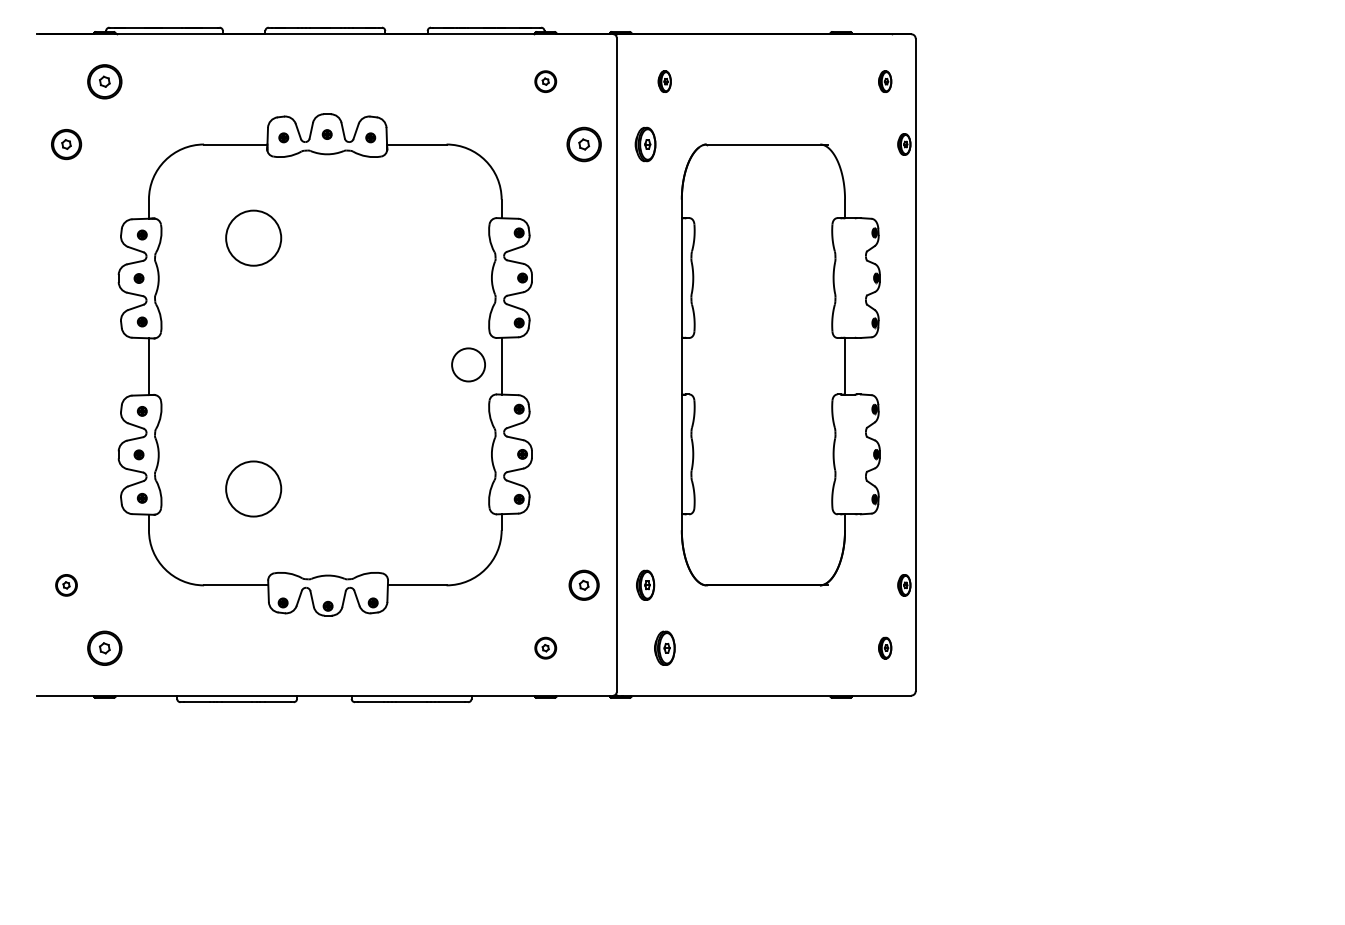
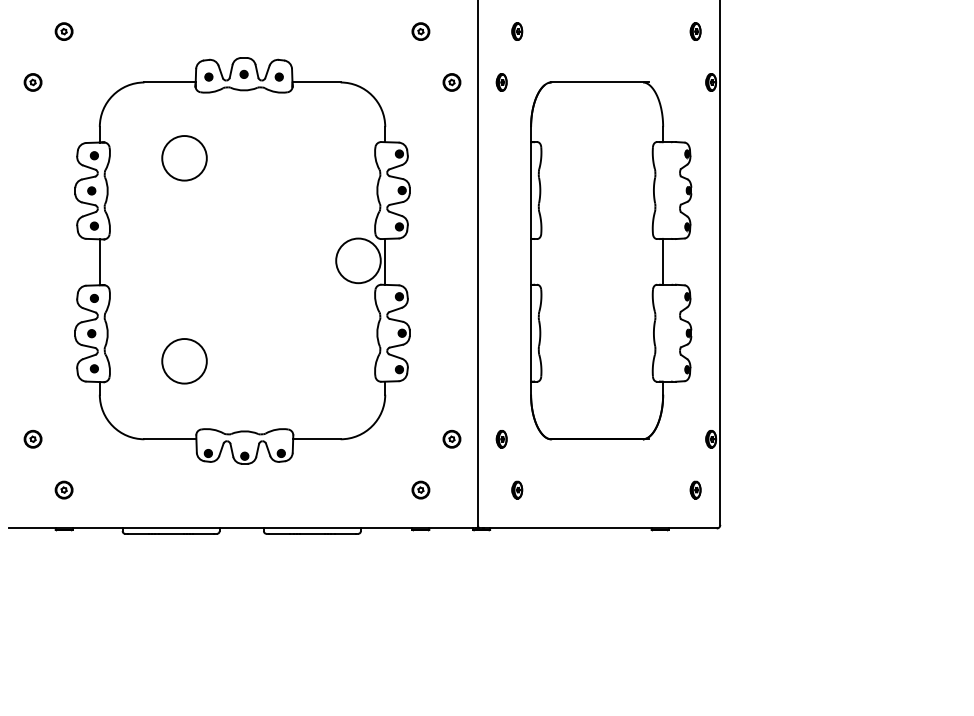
part: (104, 81) -> (63, 31), size x0.62
part: (66, 144) -> (33, 82), size x0.71
part: (583, 144) -> (451, 82), size x0.62
part: (645, 144) -> (501, 82), size x0.62
circle: (468, 364) -> (358, 260), size x1.67
part: (583, 585) -> (451, 439), size x0.71
part: (645, 585) -> (501, 439), size x0.71
part: (104, 647) -> (63, 489), size x0.62
part: (664, 647) -> (517, 489), size x0.62

